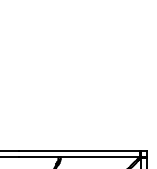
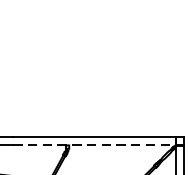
line: (79, 157) -> (94, 145), solid -> dashed

